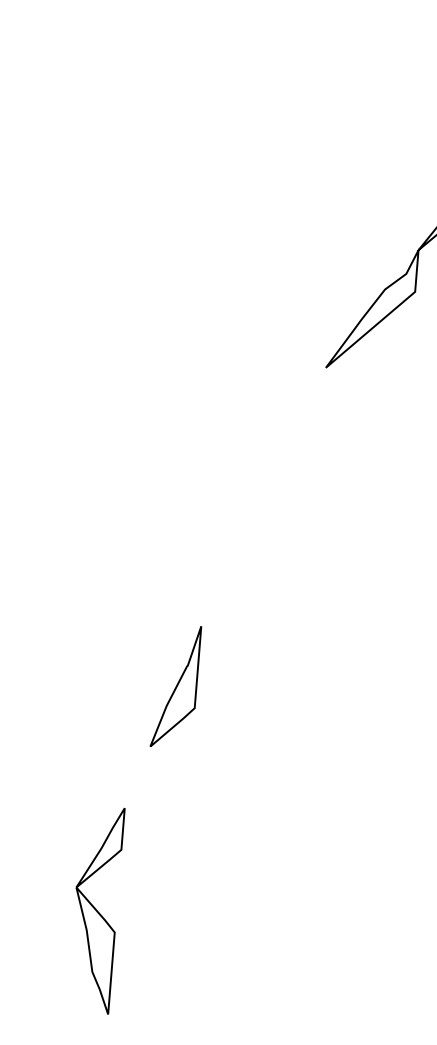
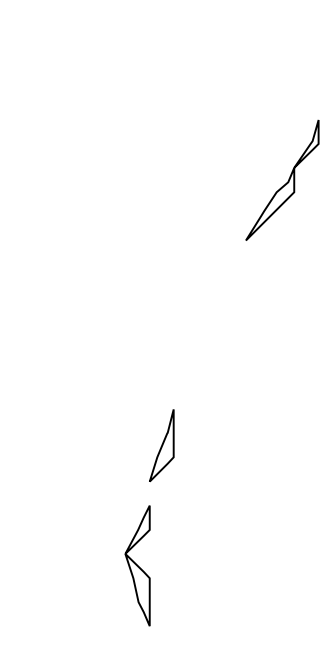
part: (175, 686) -> (161, 445), moved

